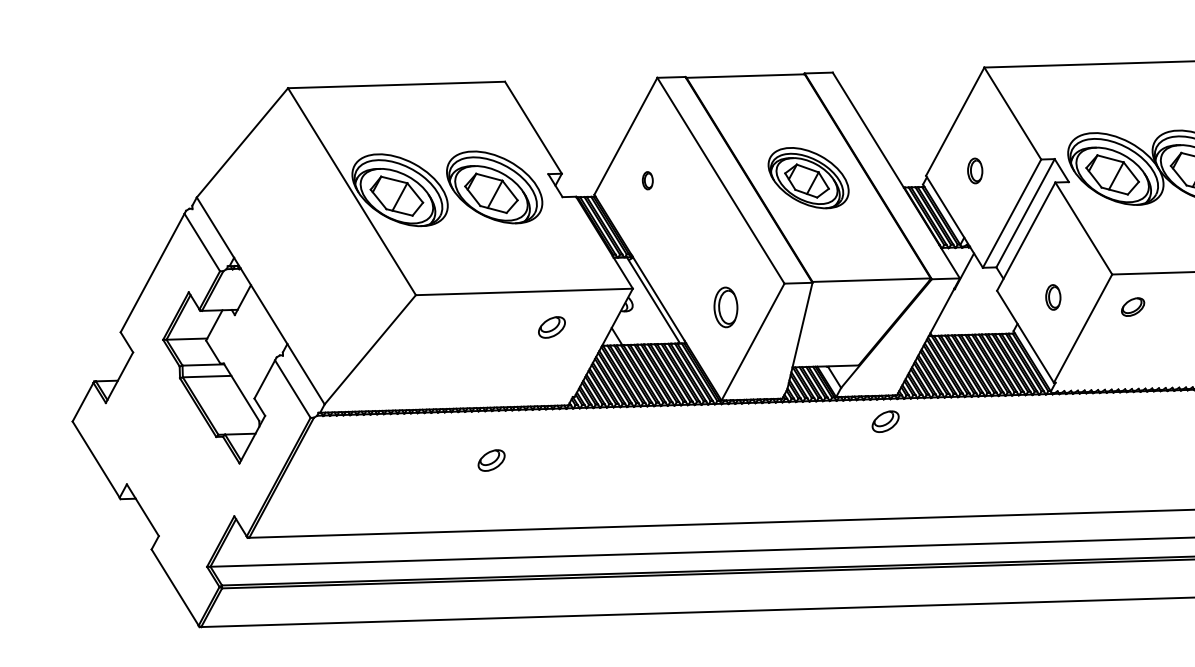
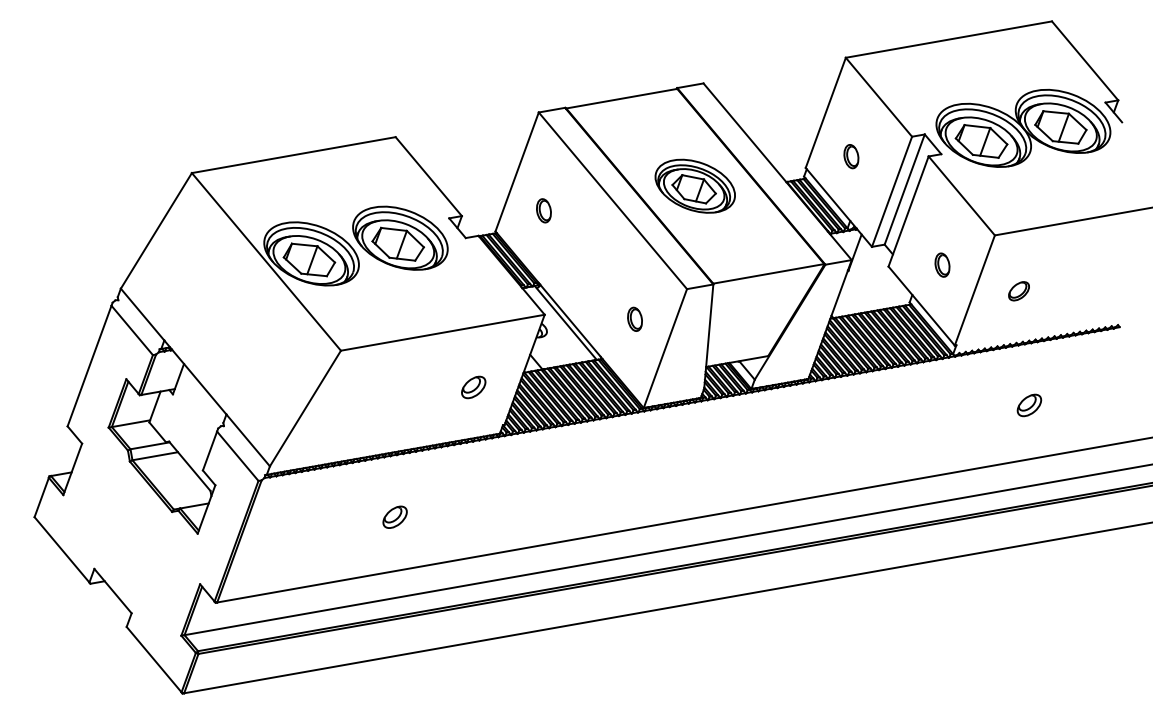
part: (647, 180) -> (543, 210), size x1.43
part: (725, 306) -> (634, 318), size x0.62
part: (1132, 307) -> (1018, 291), moved
part: (551, 327) -> (473, 387), moved
part: (885, 421) -> (1029, 405), moved
part: (491, 459) -> (394, 516), moved

